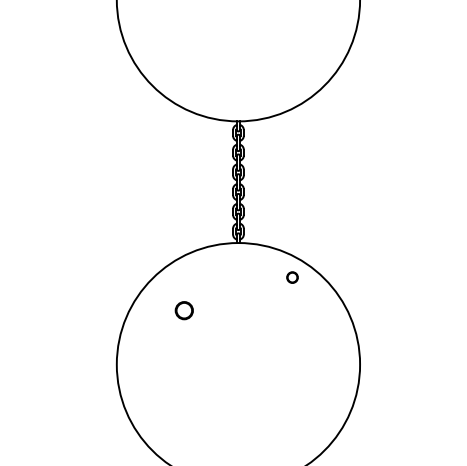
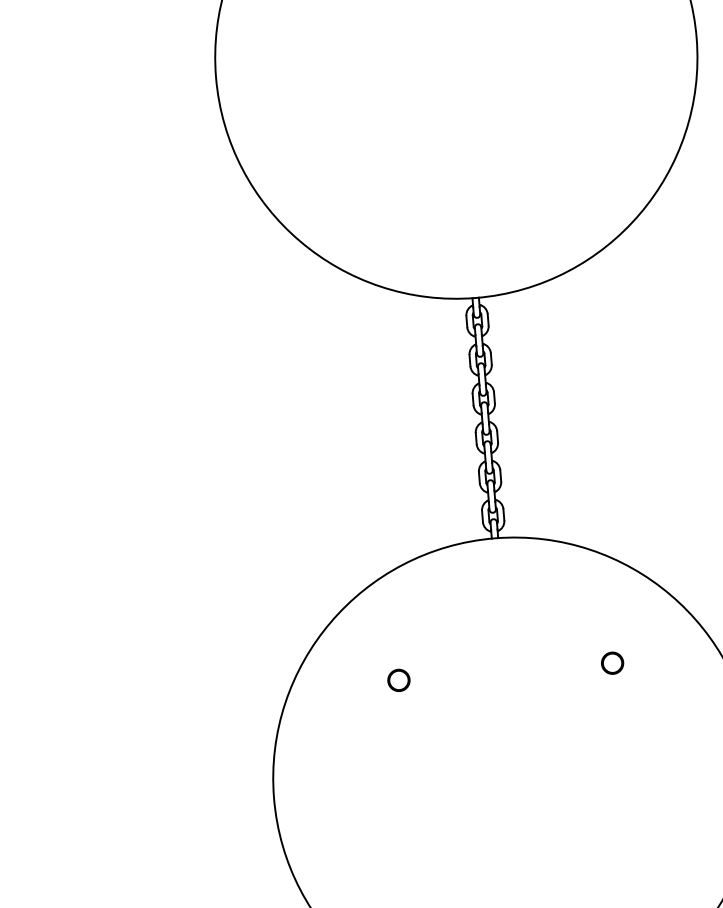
circle: (292, 277) -> (612, 663), moved
circle: (184, 310) -> (399, 680), size x0.62

